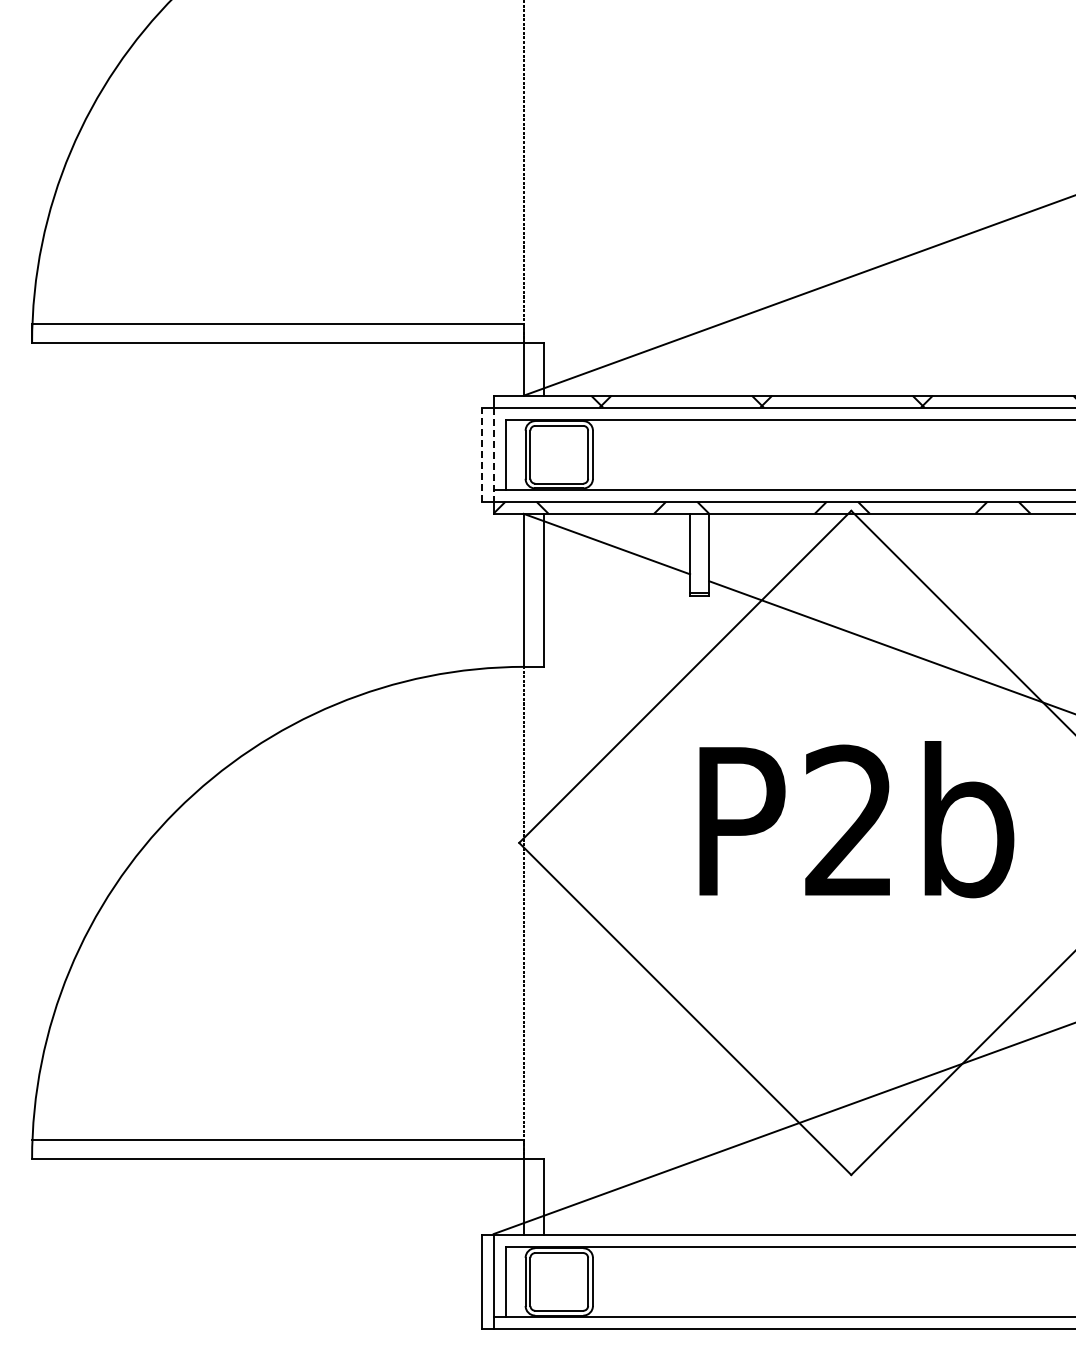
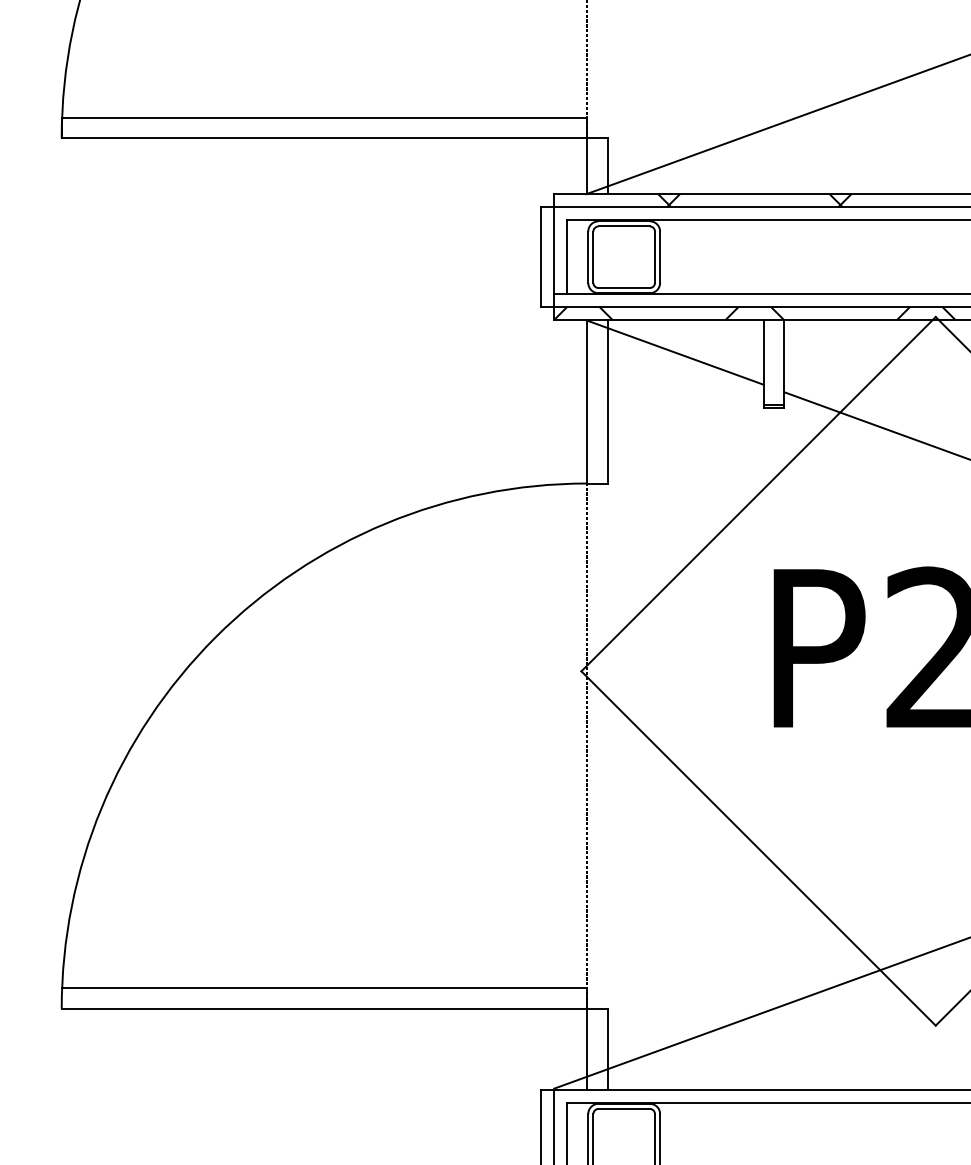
line: (481, 454) -> (541, 256), dashed -> solid
line: (493, 454) -> (554, 256), dashed -> solid

